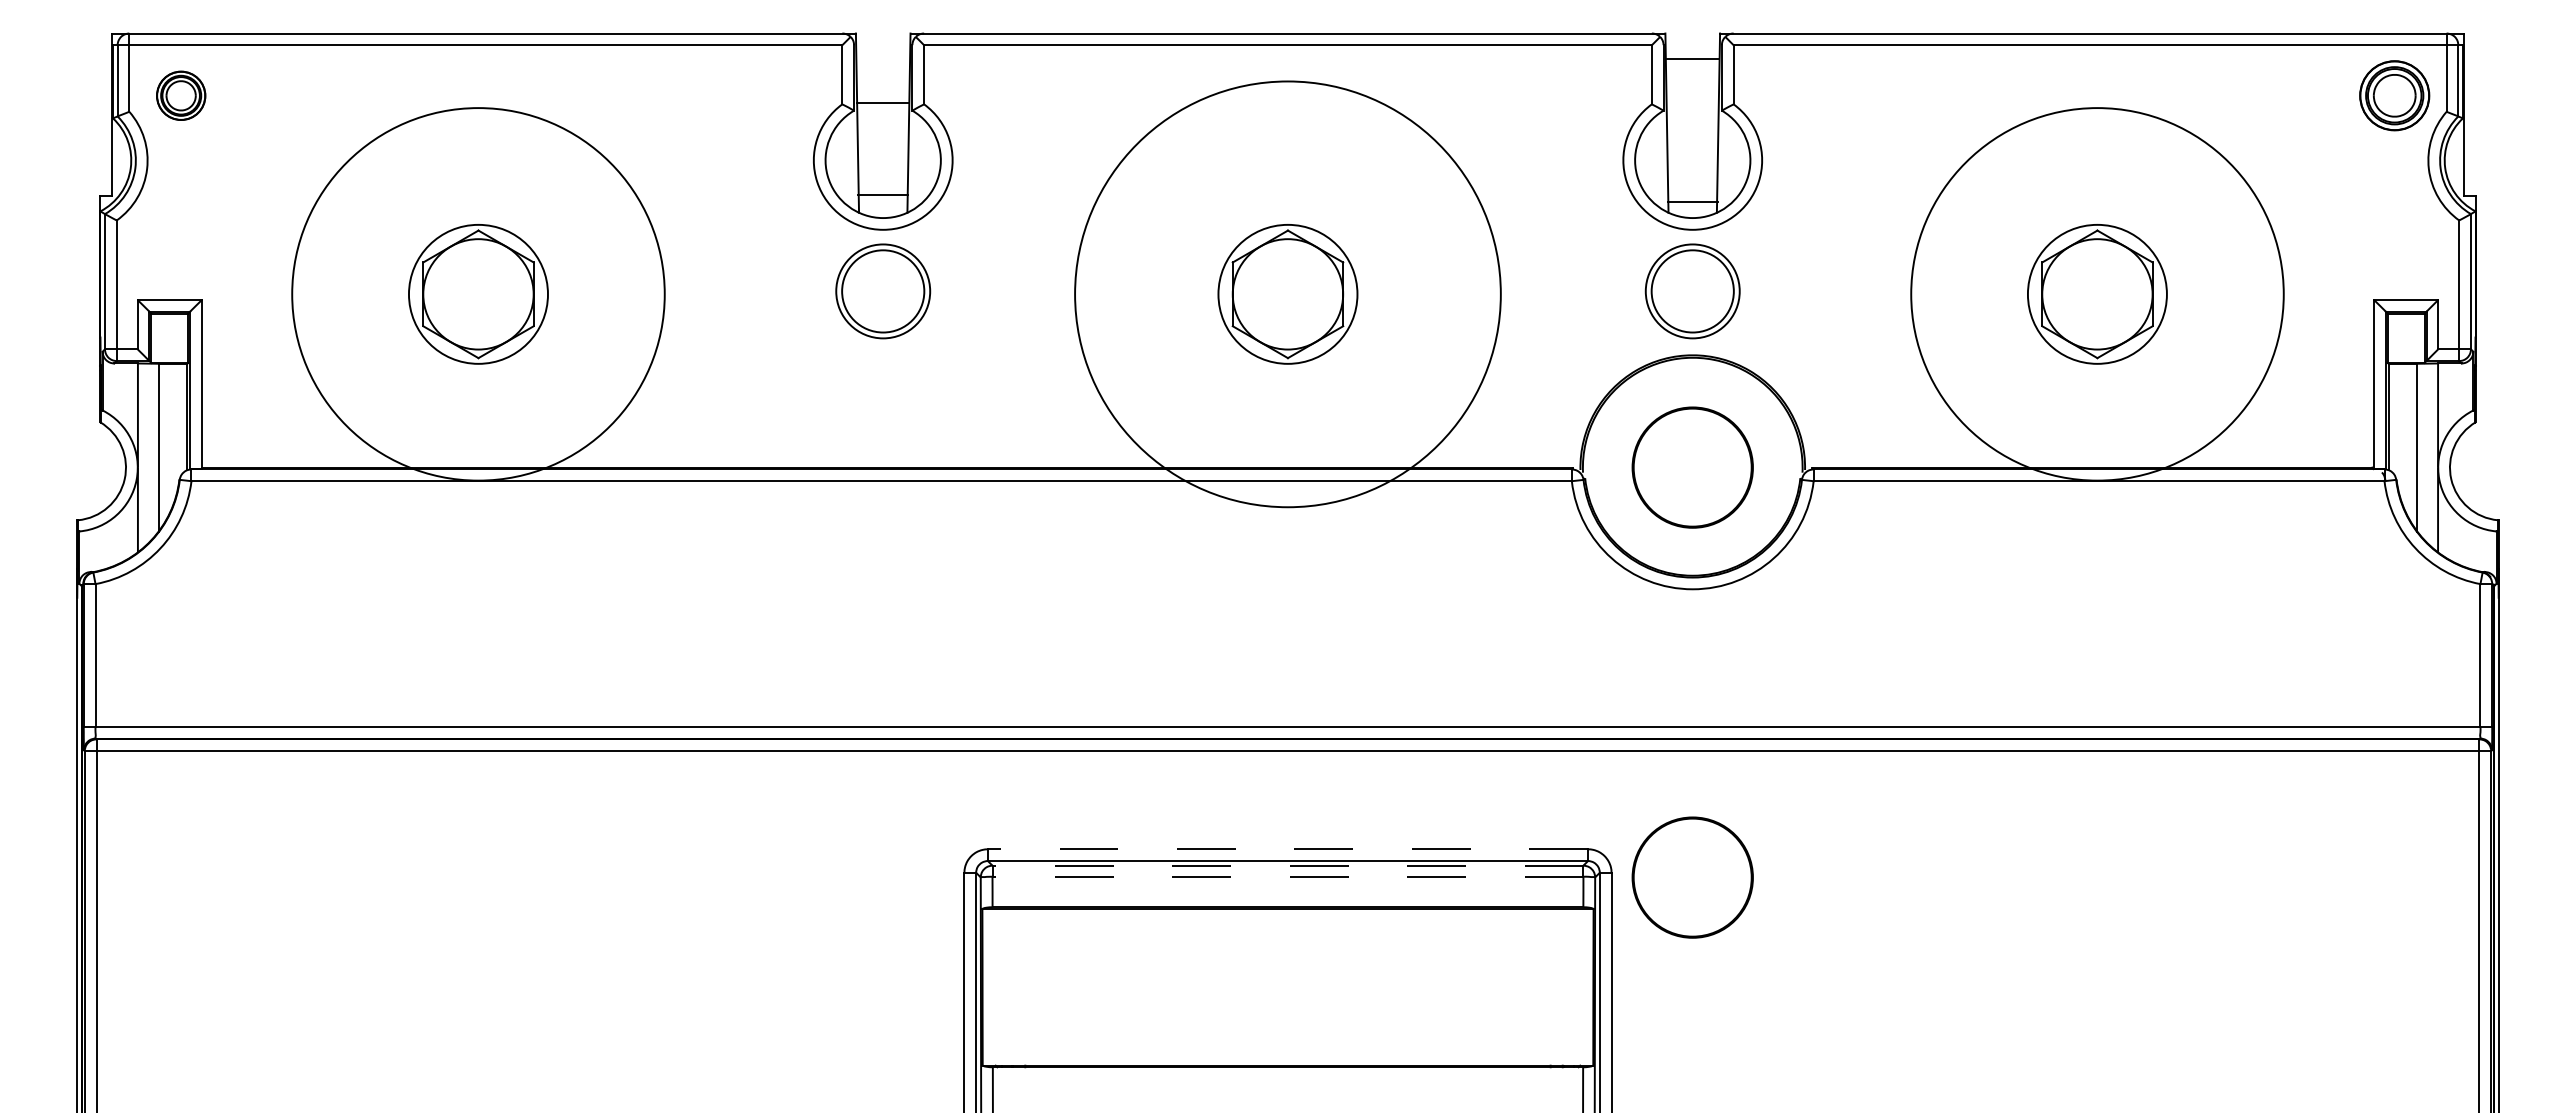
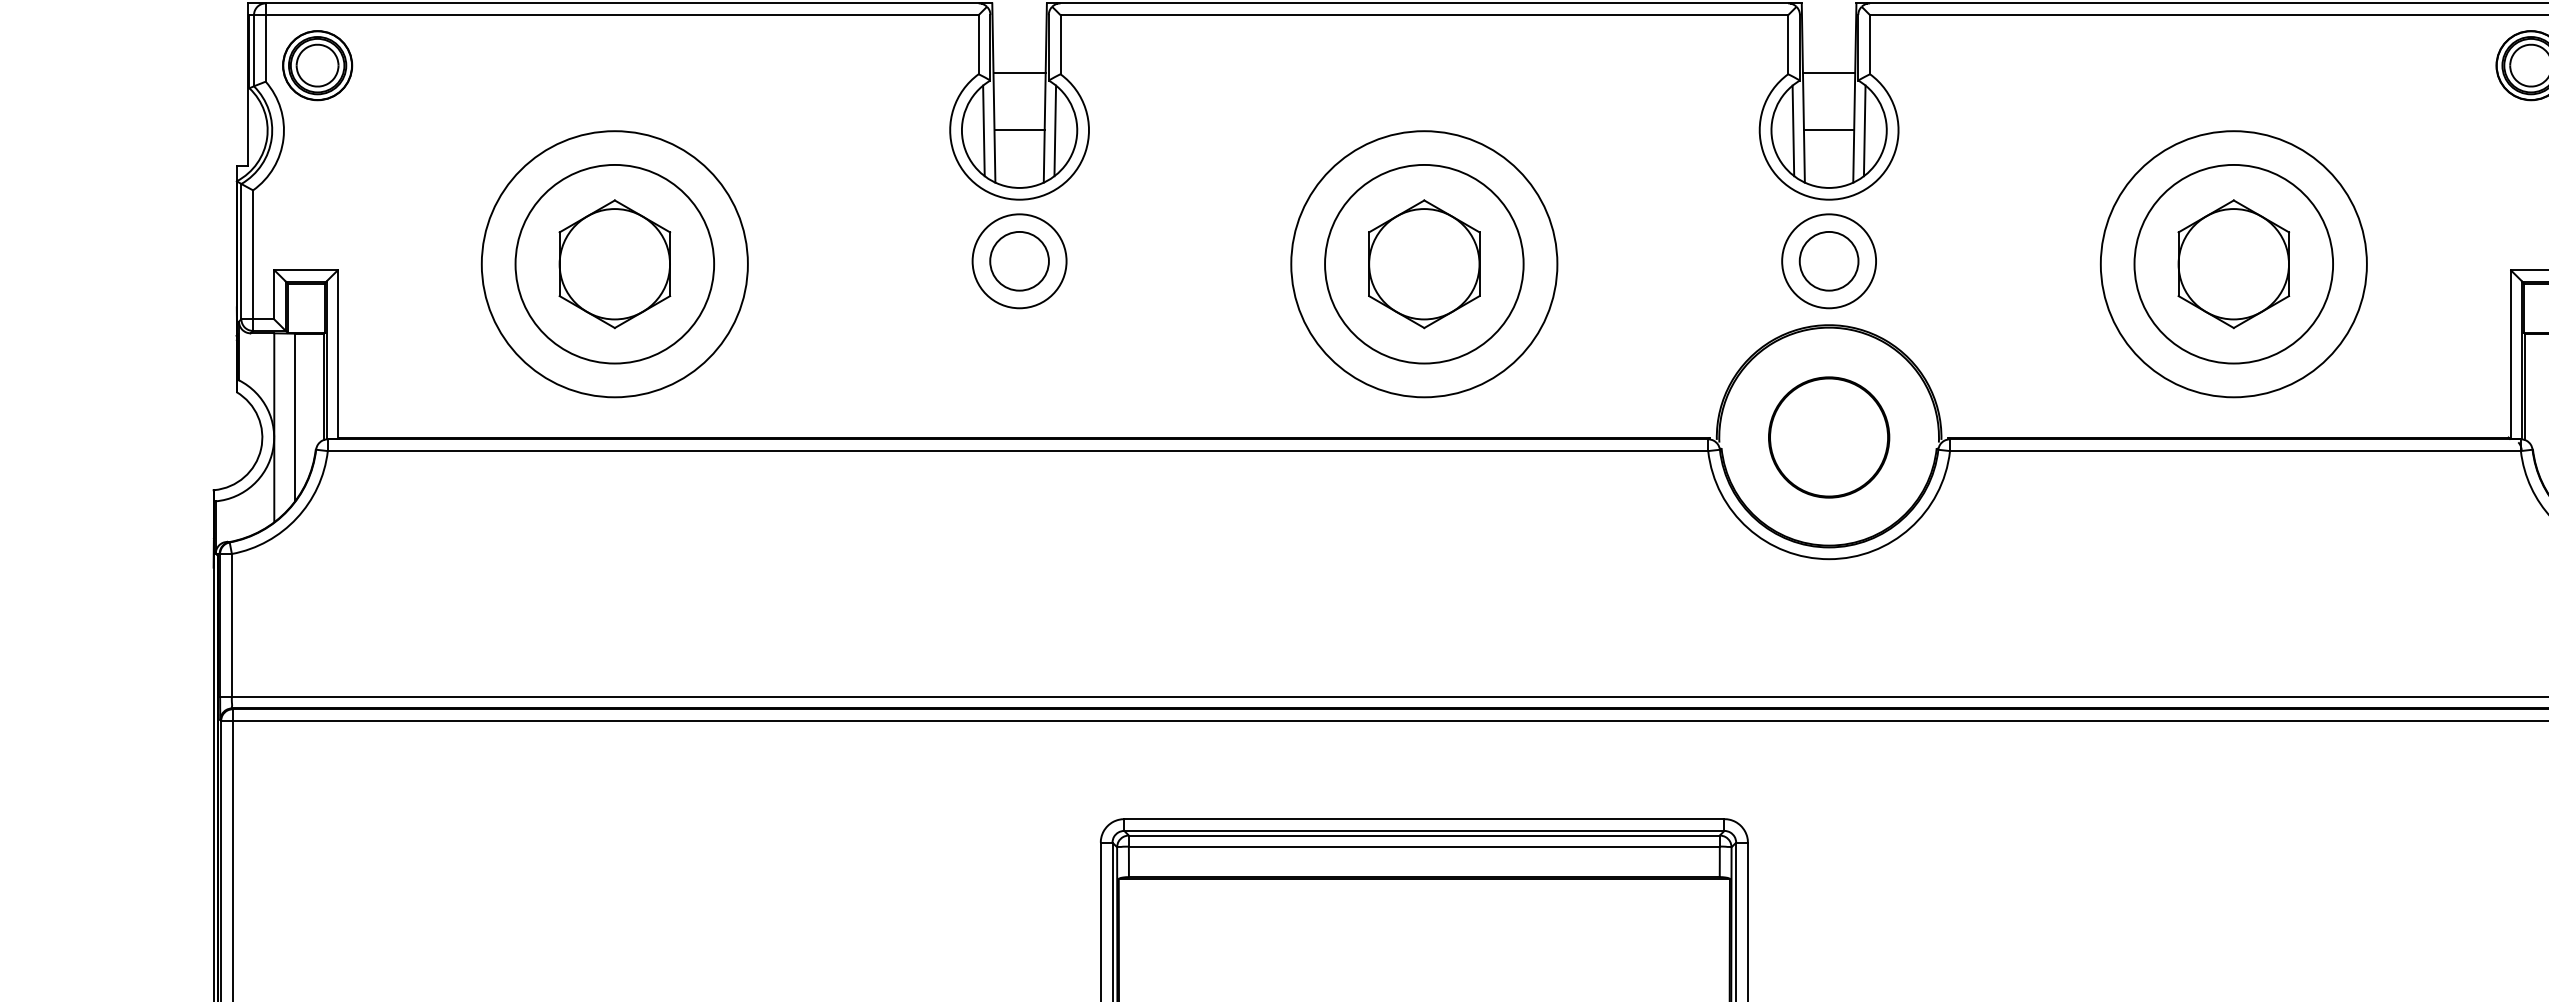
line: (1692, 58) -> (1828, 72), moved
part: (180, 95) -> (316, 65), size x1.43
line: (847, 160) -> (983, 130), added
line: (918, 160) -> (1054, 130), added
line: (1656, 160) -> (1792, 130), added
line: (1728, 160) -> (1864, 130), added
line: (883, 195) -> (1019, 130), moved
line: (1692, 202) -> (1828, 130), moved
circle: (882, 291) -> (1018, 261), size x0.71
circle: (1692, 291) -> (1828, 261), size x0.71
circle: (478, 294) -> (614, 264), size x0.71
circle: (478, 294) -> (614, 264), size x1.43
circle: (1287, 294) -> (1423, 264), size x0.62
circle: (1287, 294) -> (1423, 264), size x1.43
circle: (2097, 294) -> (2233, 264), size x0.71
circle: (2097, 294) -> (2233, 264), size x1.43
line: (1287, 849) -> (1423, 819), dashed -> solid
line: (1287, 865) -> (1423, 835), dashed -> solid
line: (1287, 876) -> (1423, 846), dashed -> solid
circle: (1692, 877) -> (1828, 847), removed

